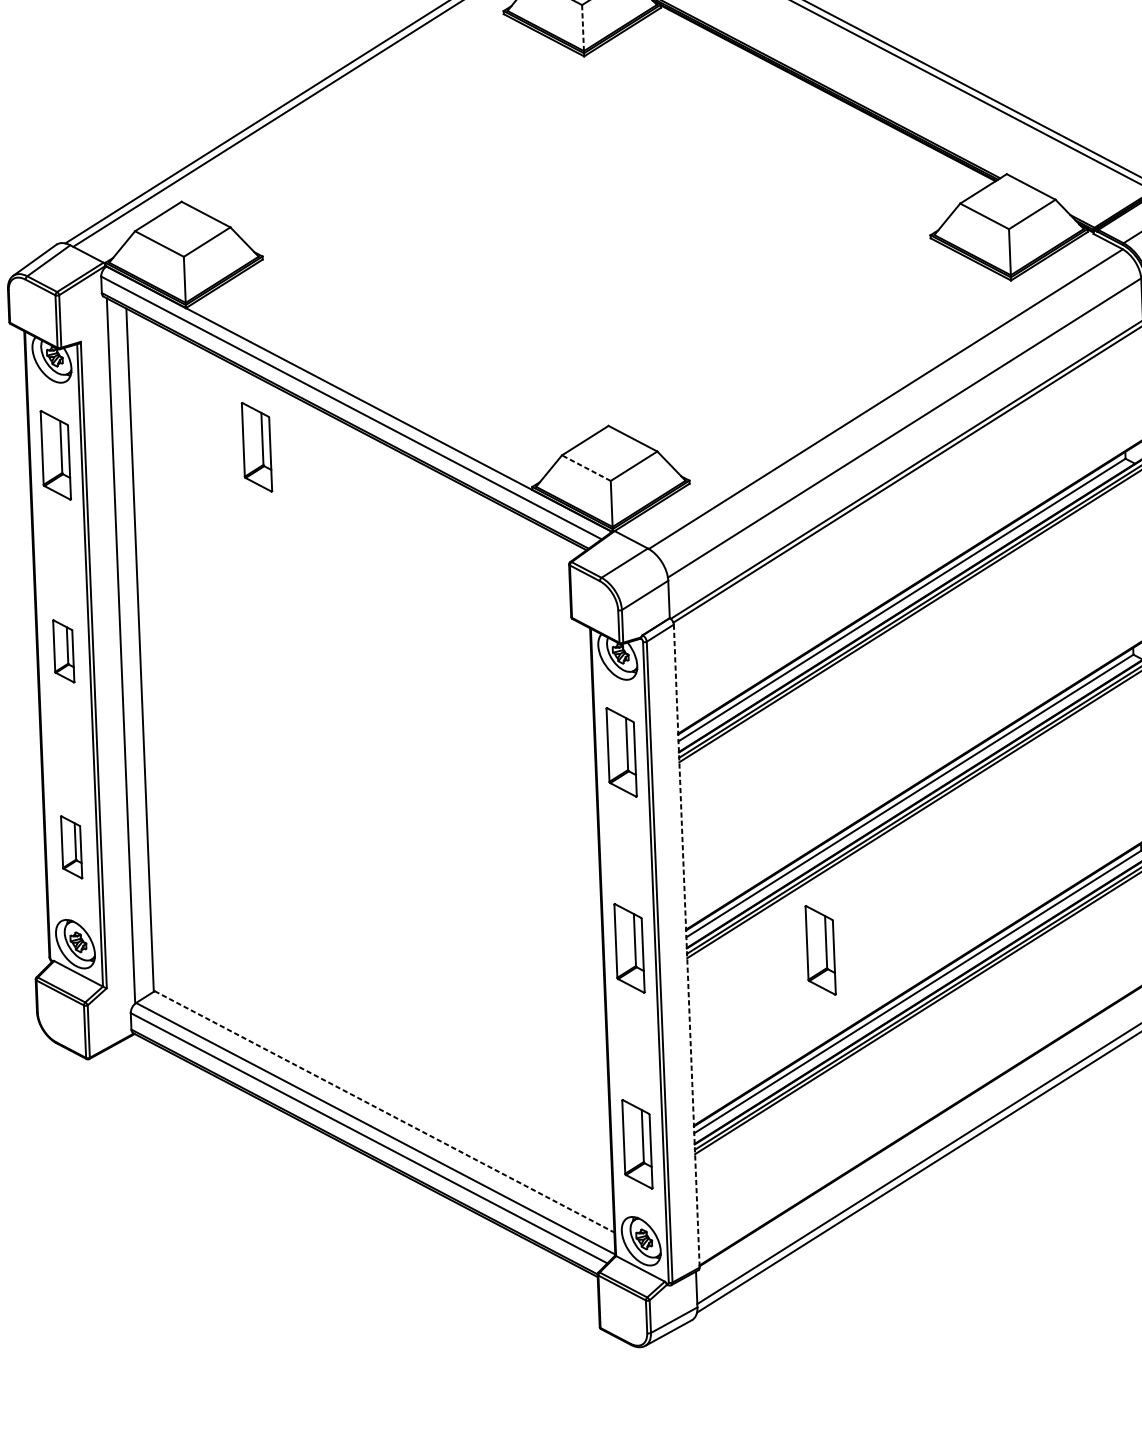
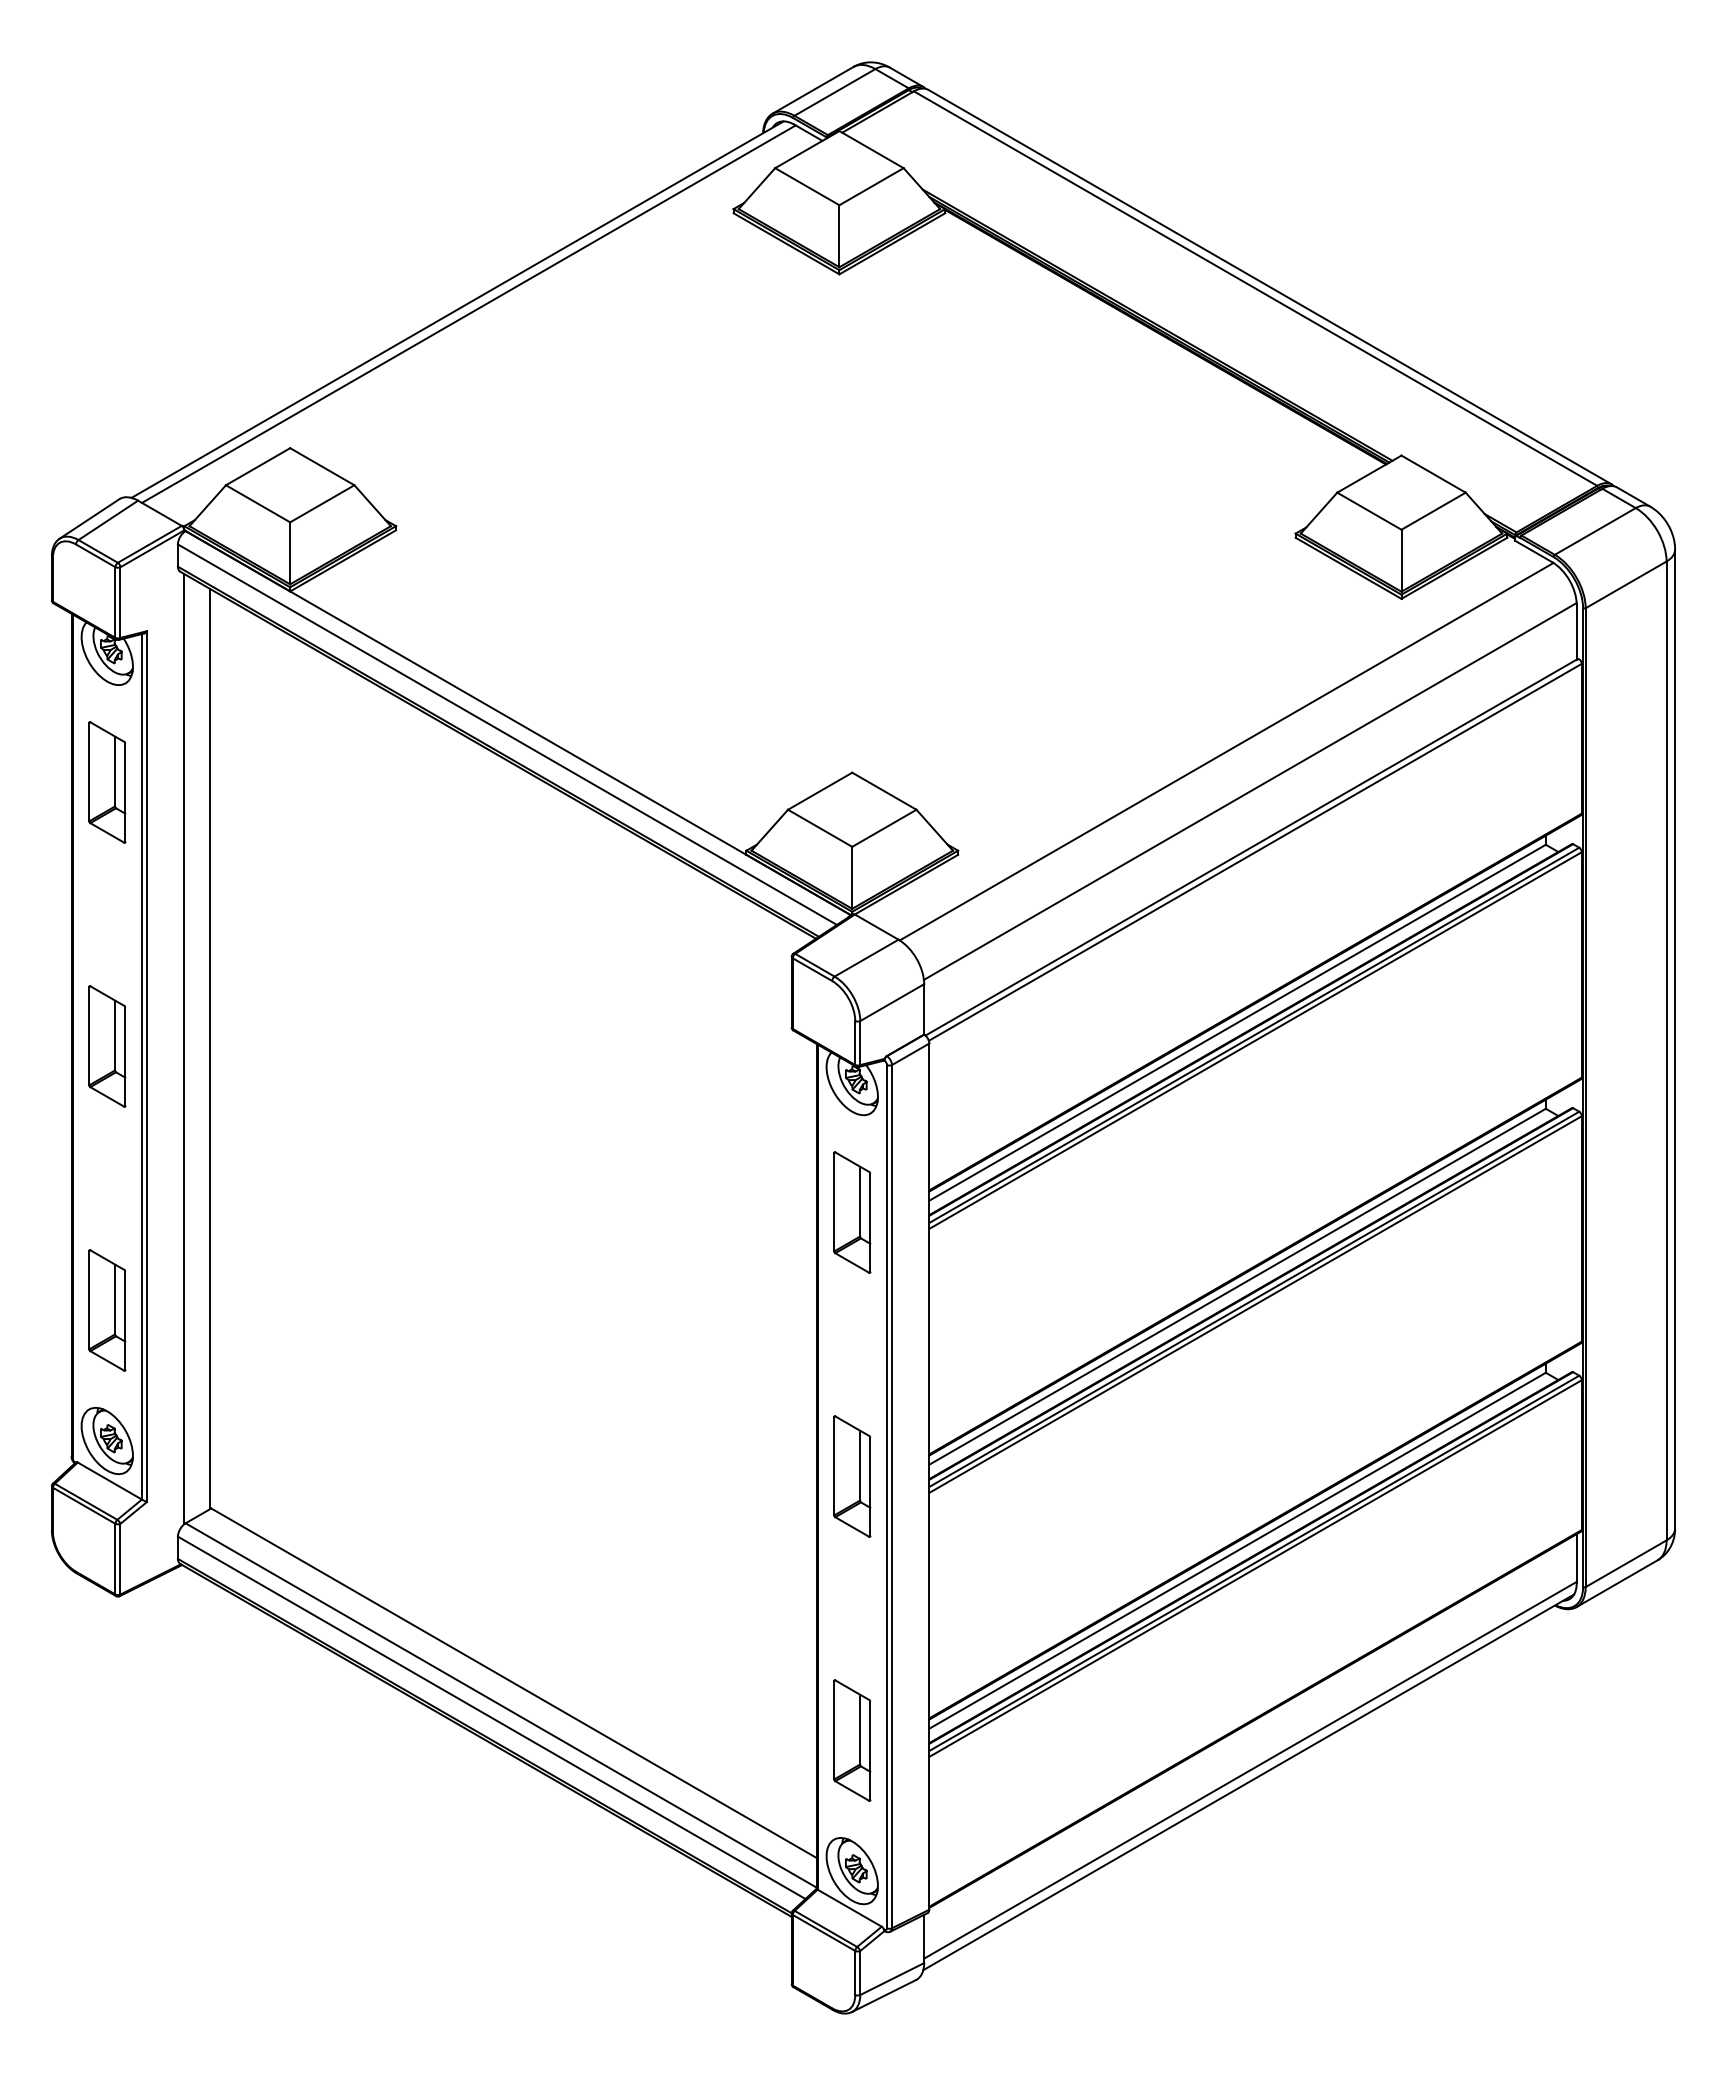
line: (583, 28) -> (839, 236), dashed -> solid
part: (257, 447) -> (378, 782), removed
line: (585, 468) -> (819, 828), dashed -> solid
part: (63, 651) -> (107, 1046), size x1.43
part: (71, 847) -> (107, 1310), size x1.43
line: (686, 946) -> (929, 1477), dashed -> solid
part: (820, 950) -> (1109, 1489), removed
line: (384, 1112) -> (514, 1683), dashed -> solid

